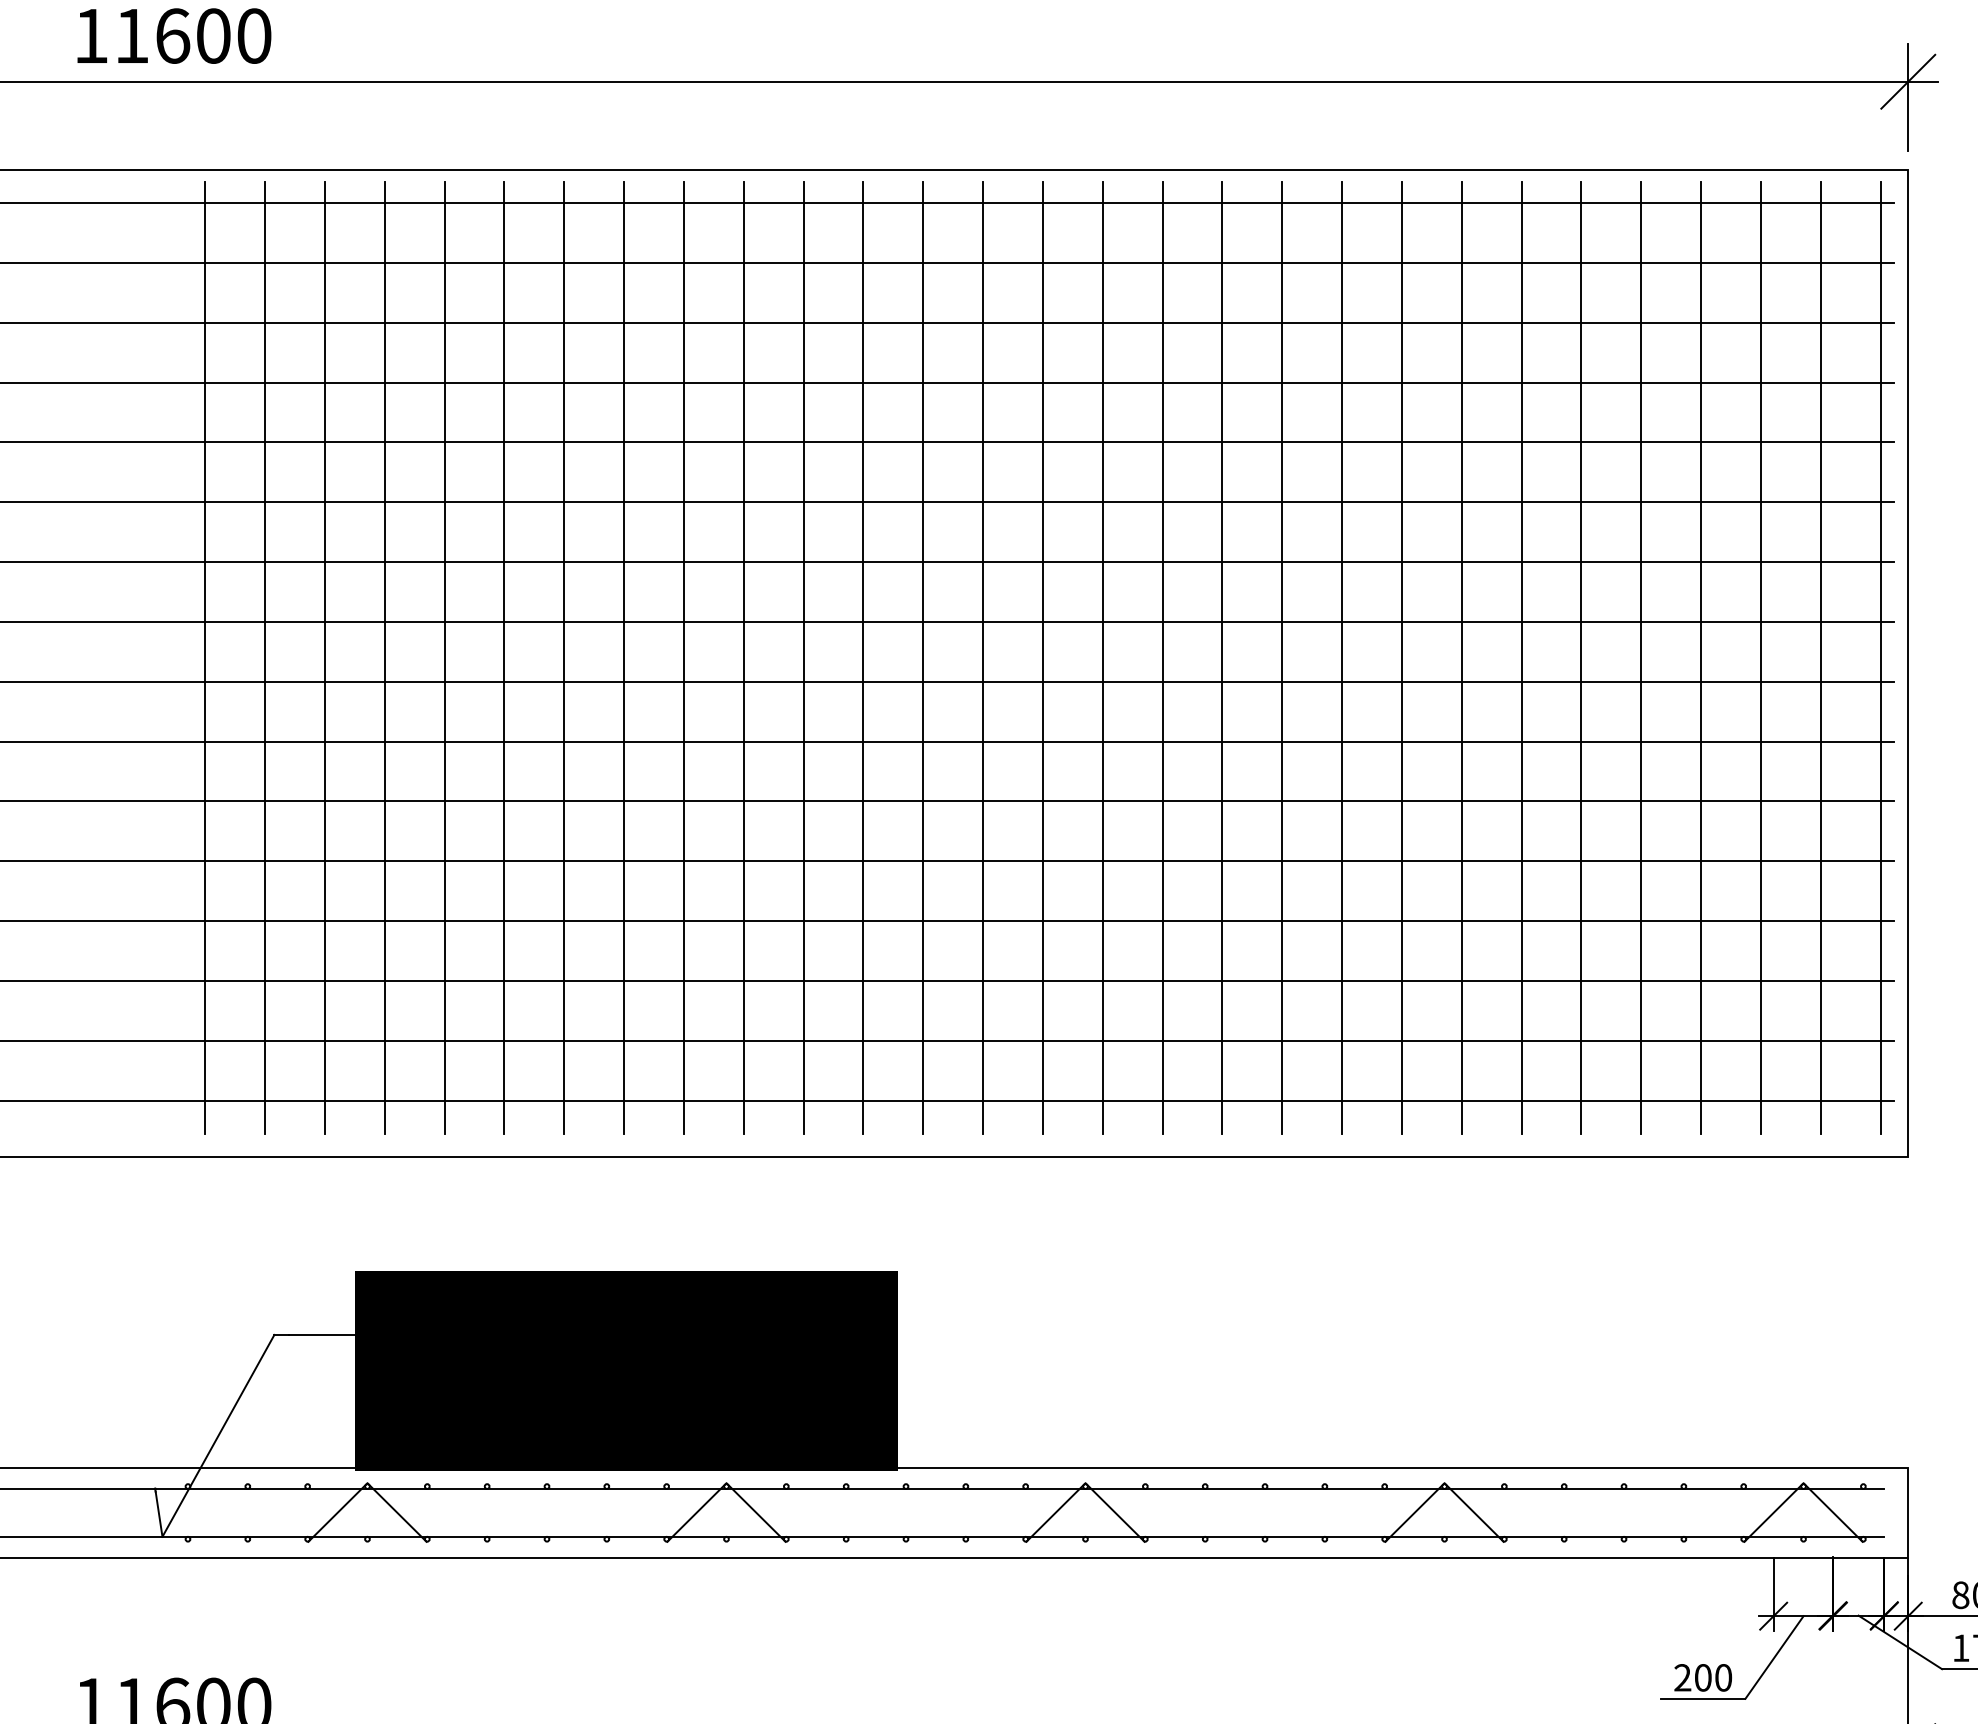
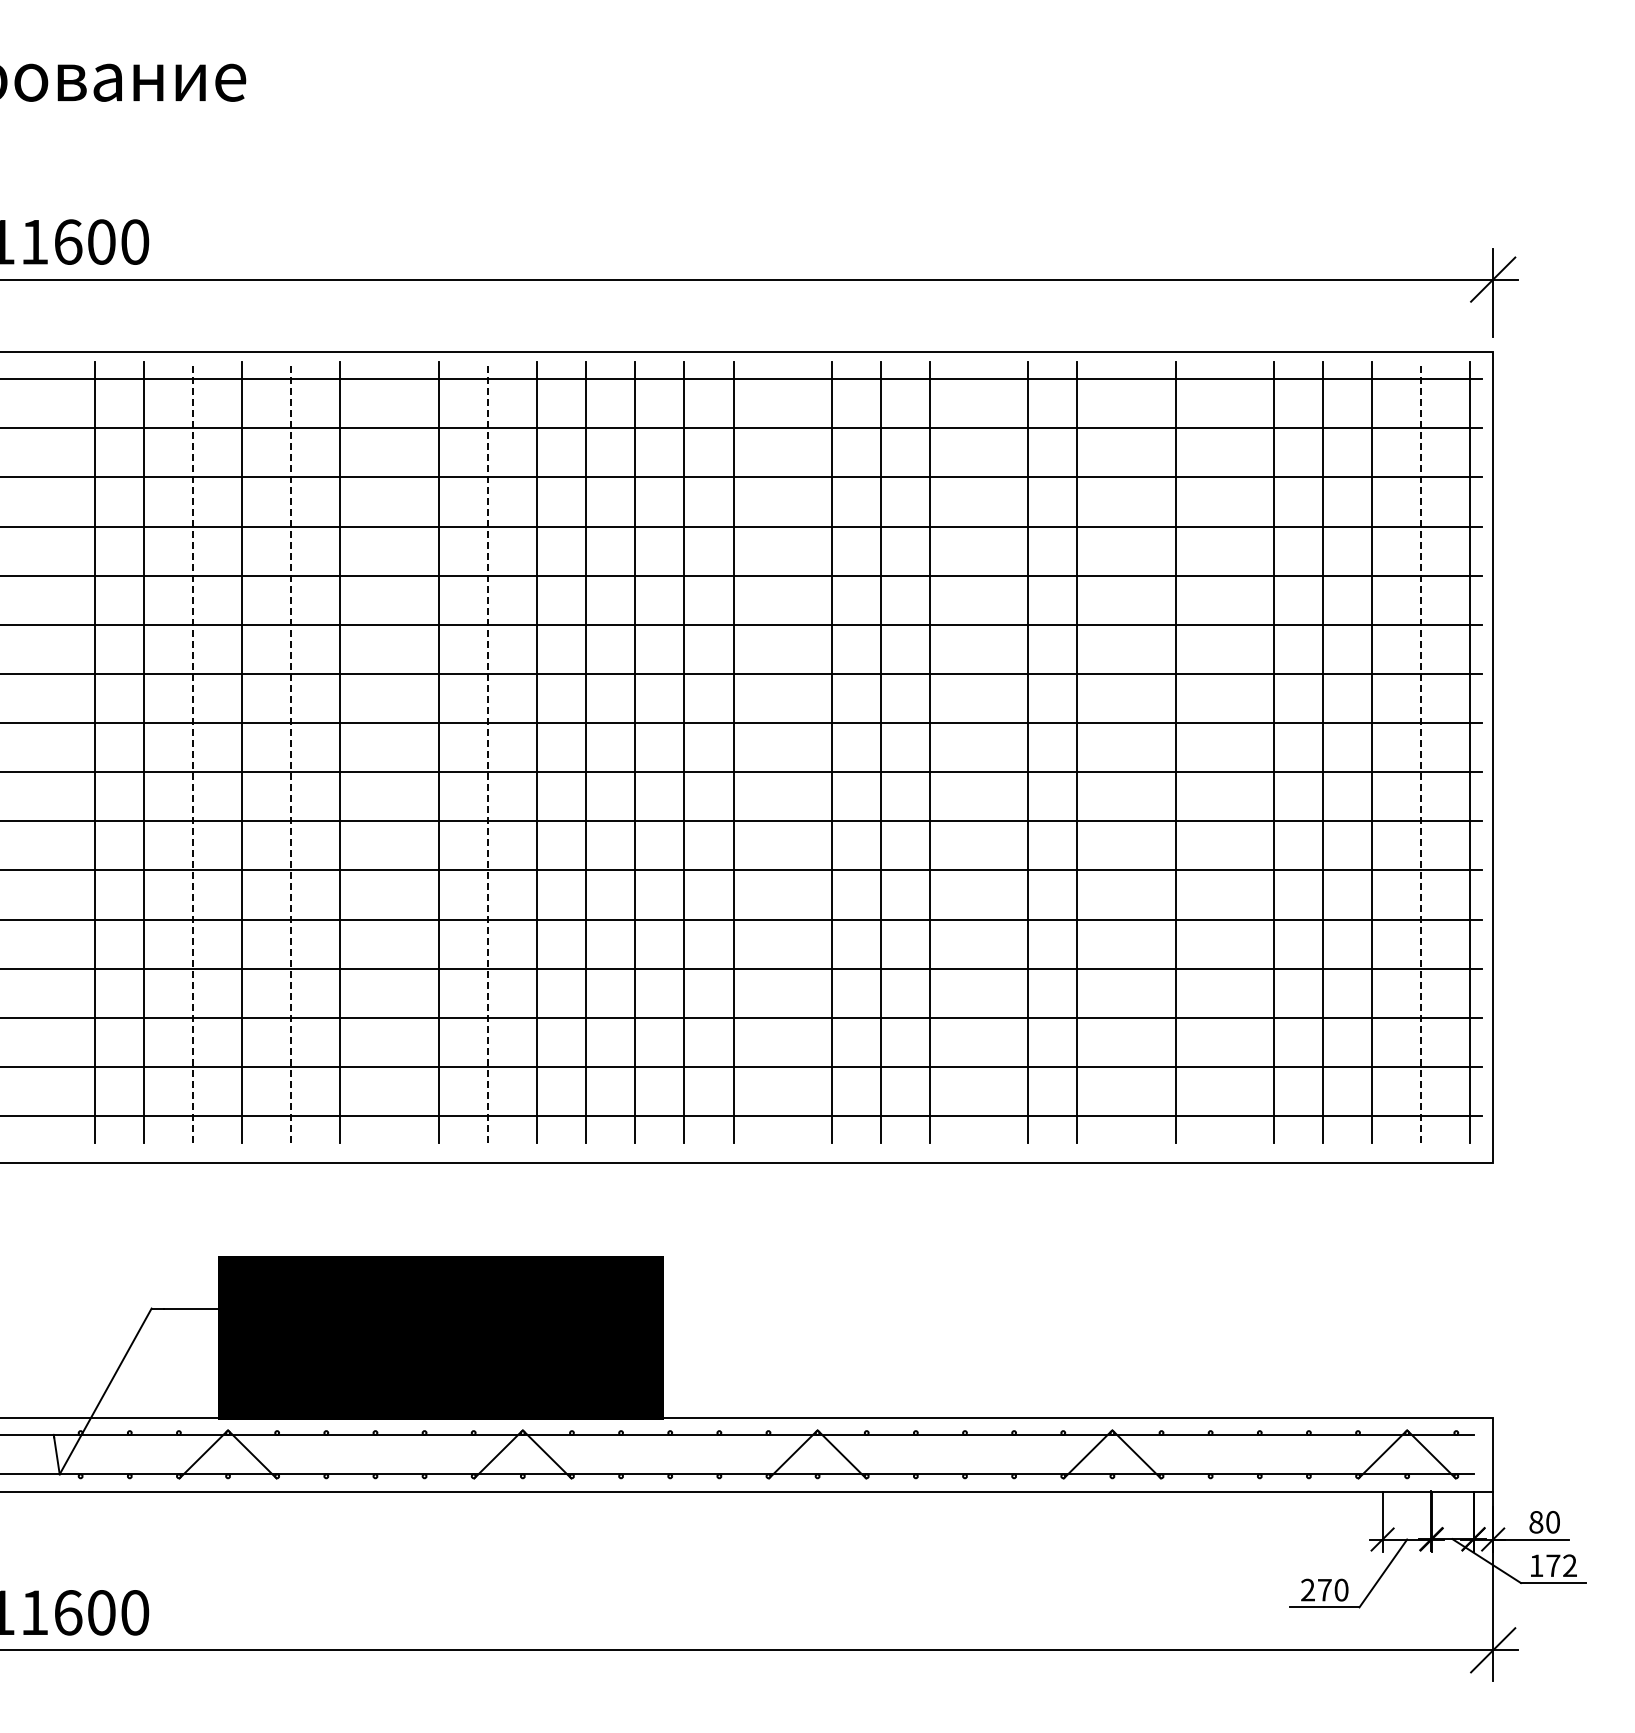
line: (325, 657) -> (193, 752), solid -> dashed
line: (444, 657) -> (291, 752), solid -> dashed
line: (564, 657) -> (389, 752), removed
line: (683, 657) -> (487, 752), solid -> dashed
line: (1042, 657) -> (782, 752), removed
line: (1282, 657) -> (979, 752), removed
line: (1461, 657) -> (1126, 752), removed
line: (1581, 657) -> (1224, 752), removed
line: (1820, 657) -> (1421, 752), solid -> dashed
text: (1702, 1677) -> (1324, 1589), 200 -> 270

